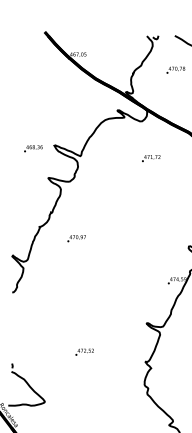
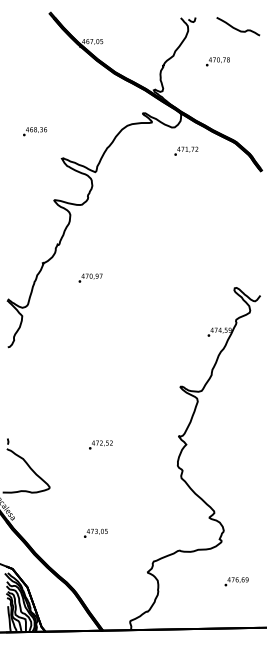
text: (33, 148) -> (35, 131), moved
text: (151, 157) -> (186, 150), moved
text: (84, 351) -> (100, 444), moved

